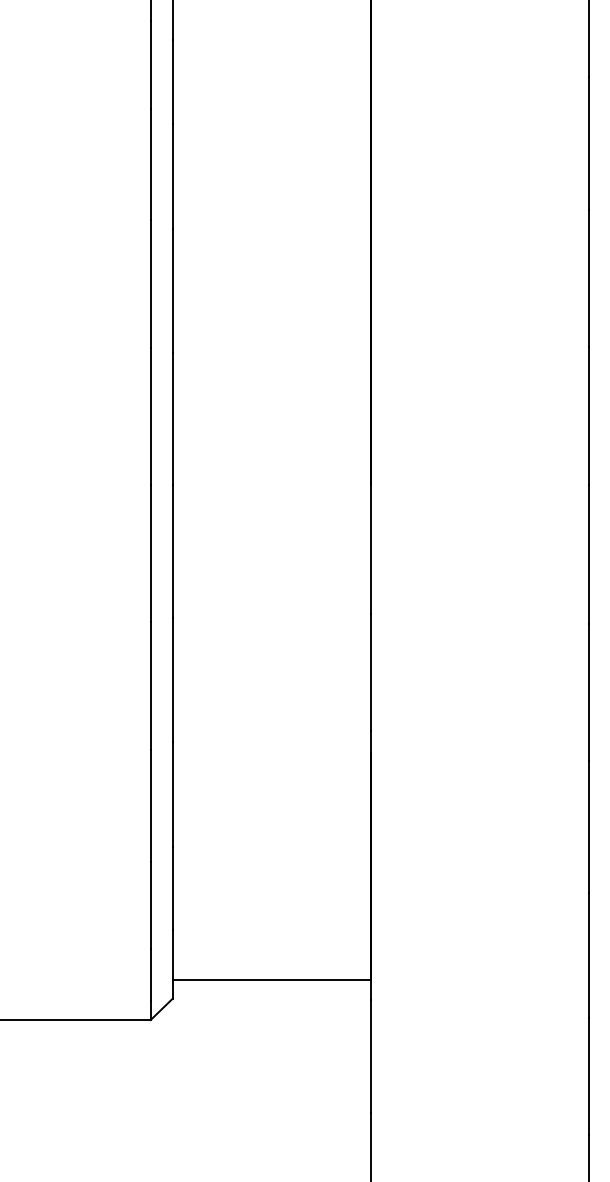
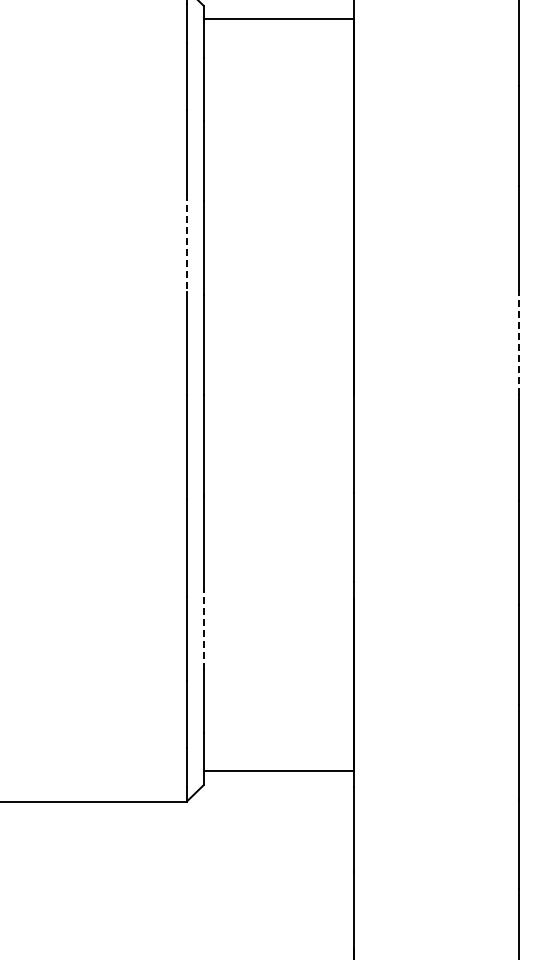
line: (150, 283) -> (186, 242), solid -> dashed
line: (588, 415) -> (519, 342), solid -> dashed
line: (172, 794) -> (203, 630), solid -> dashed

